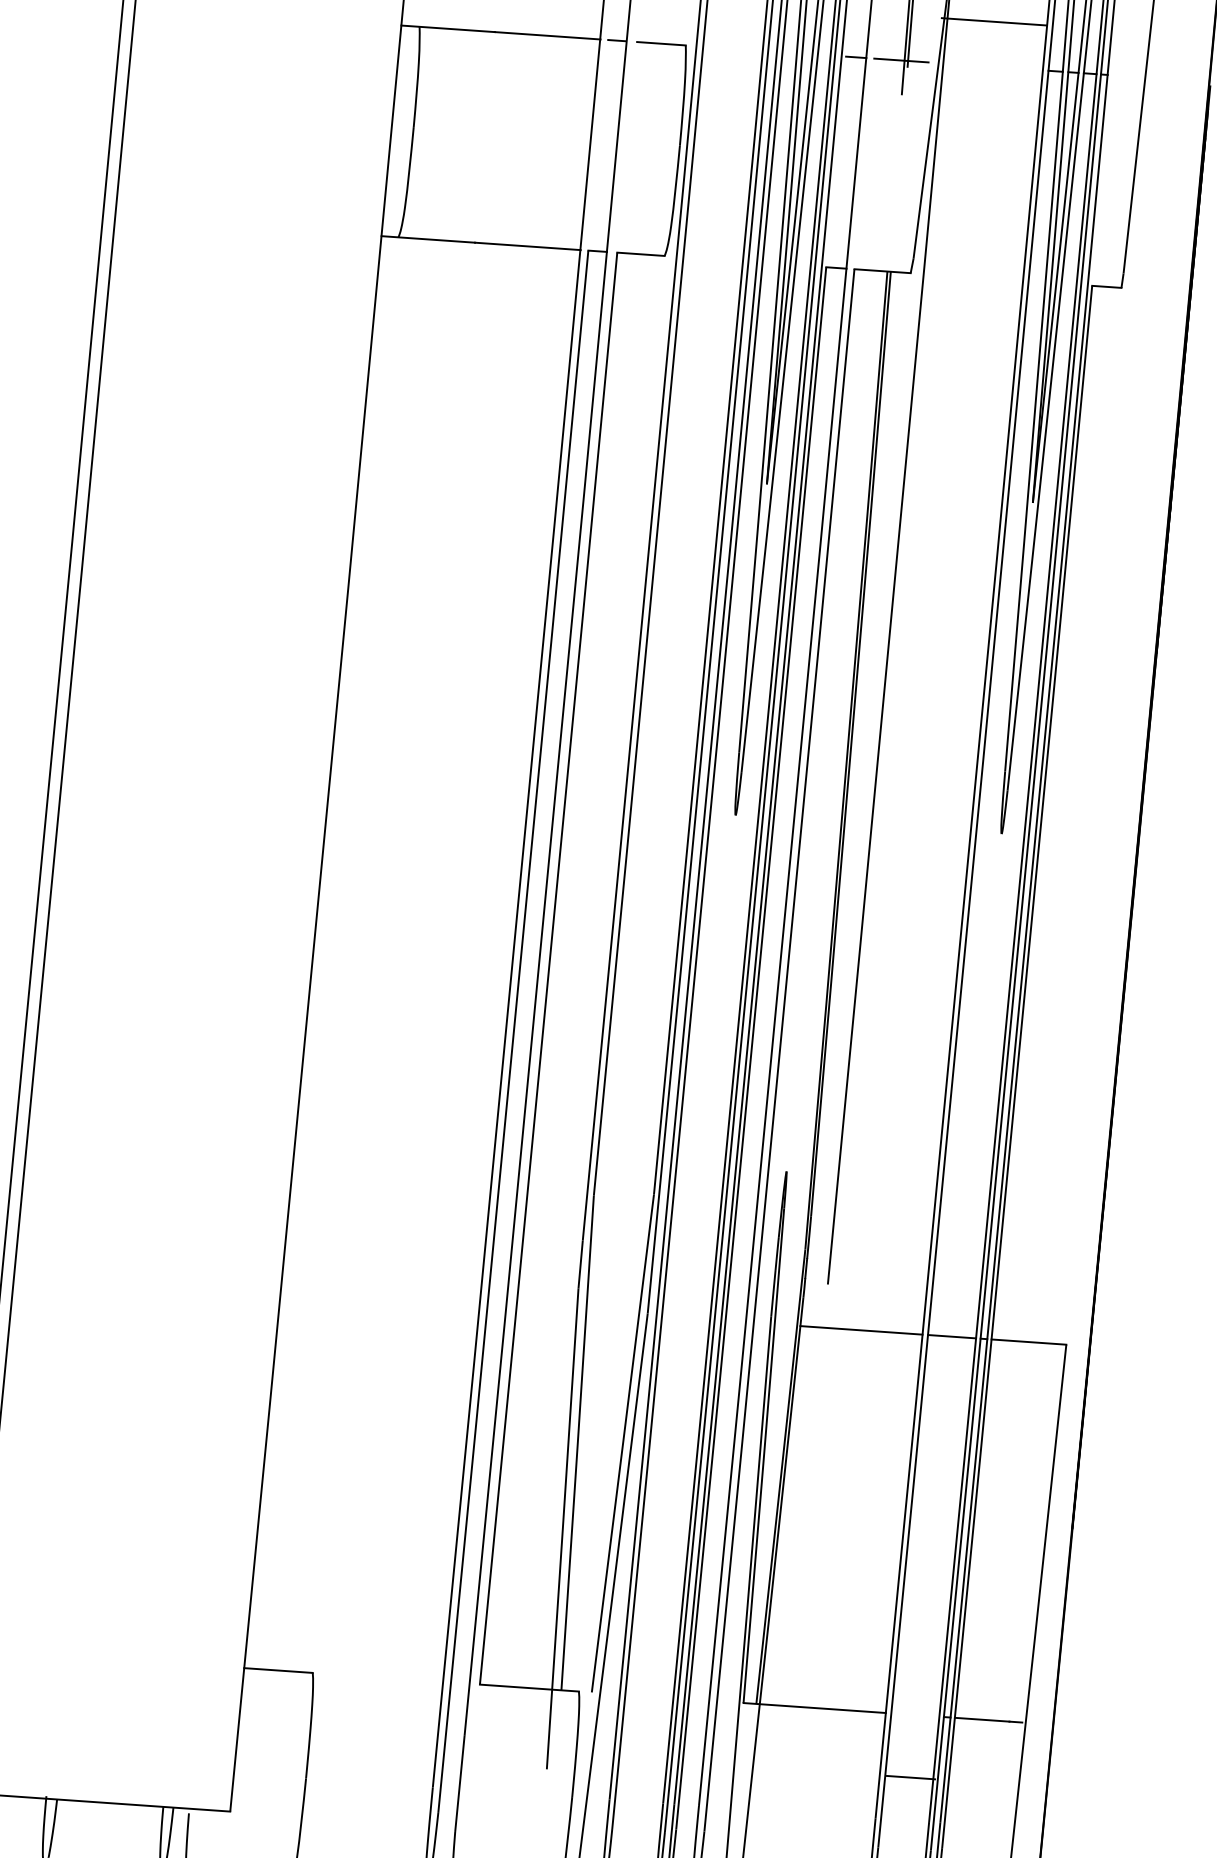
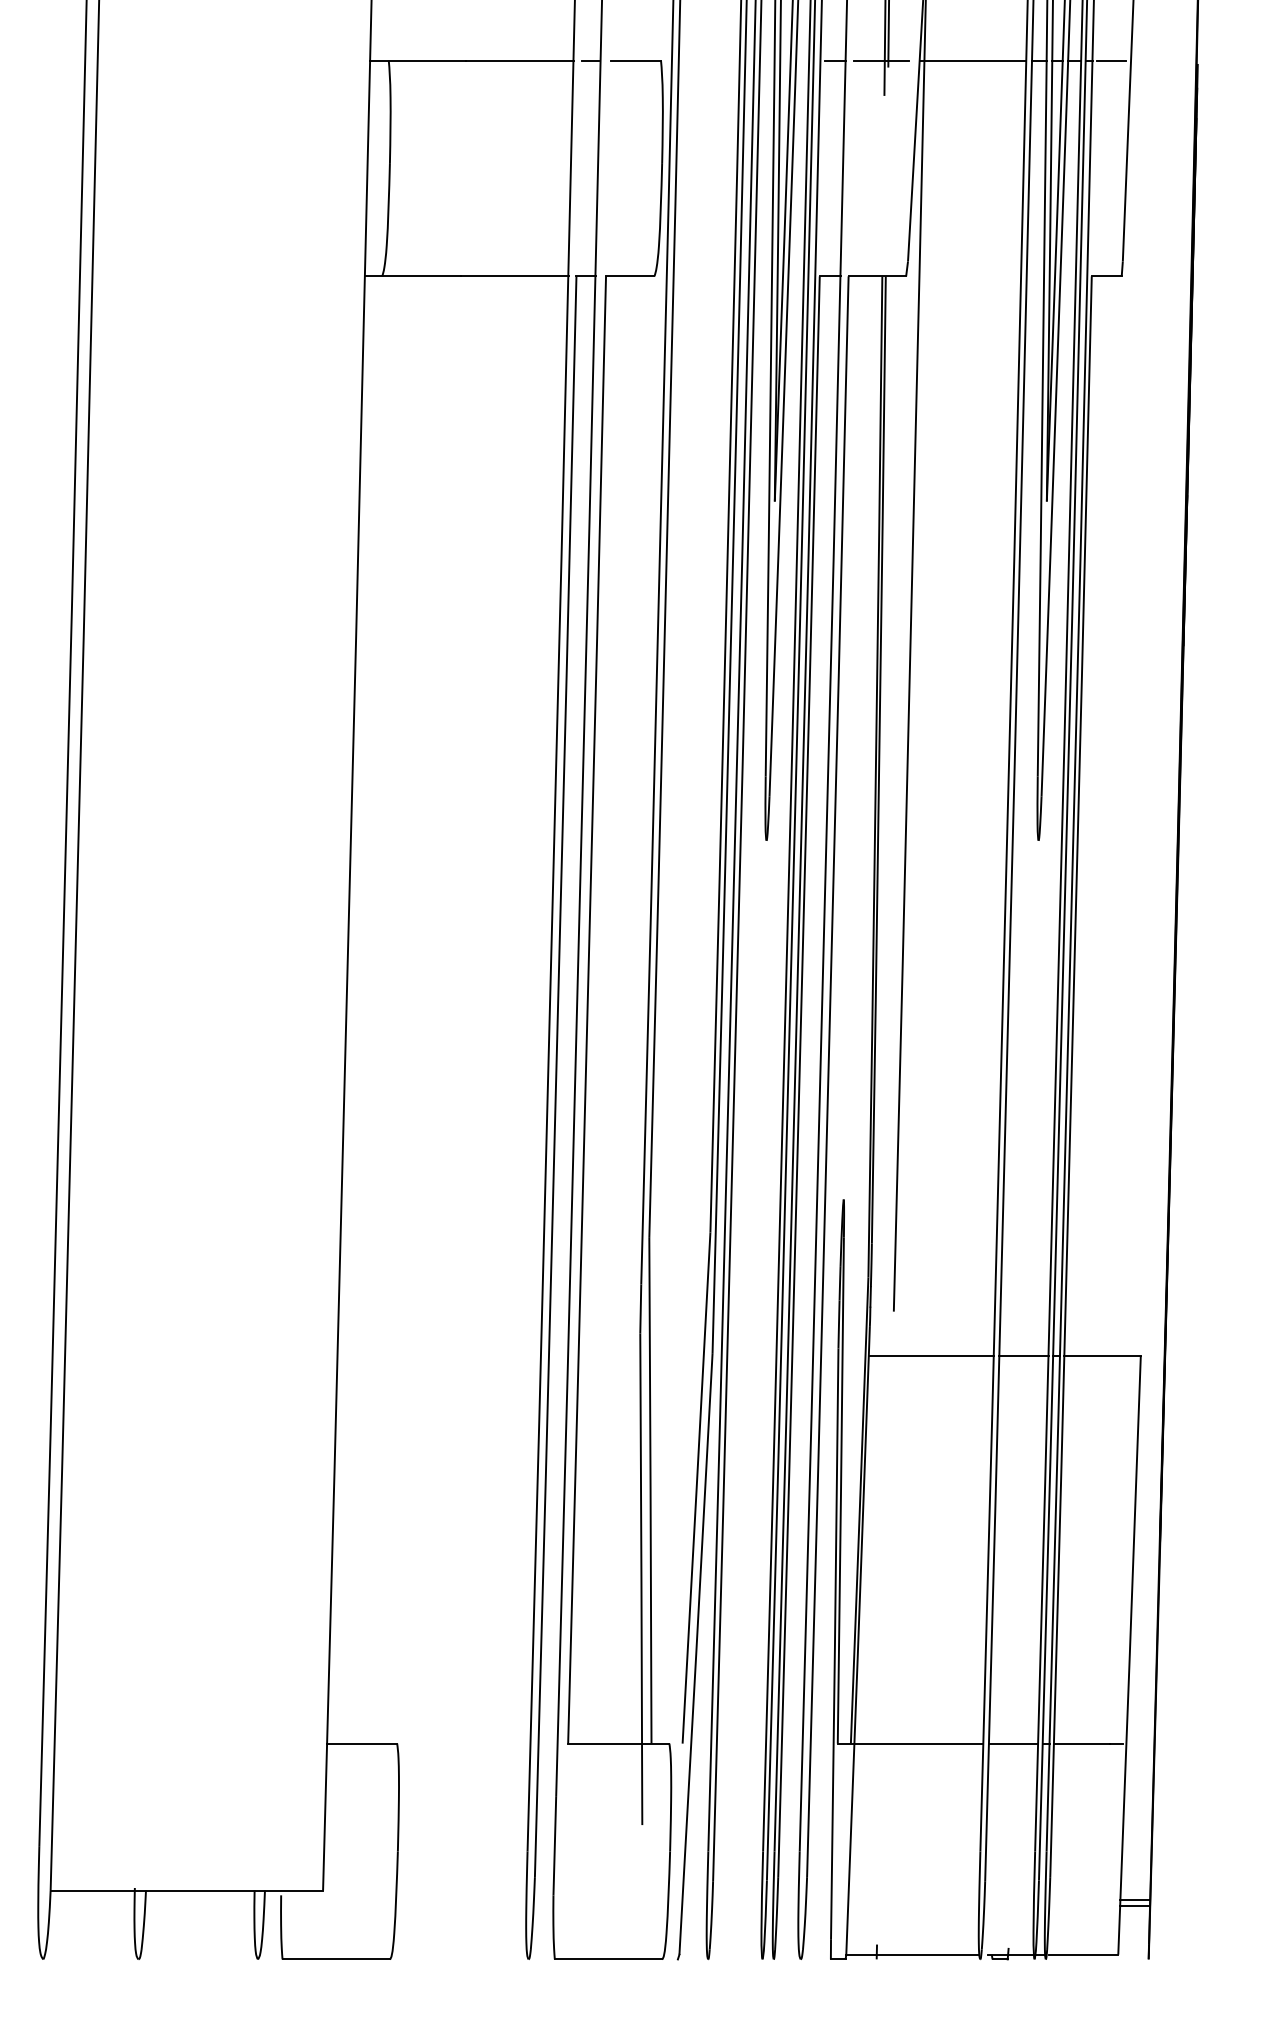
line: (993, 21) -> (972, 60), moved
line: (1125, 76) -> (1110, 60), added
line: (910, 1777) -> (1013, 1743), moved

